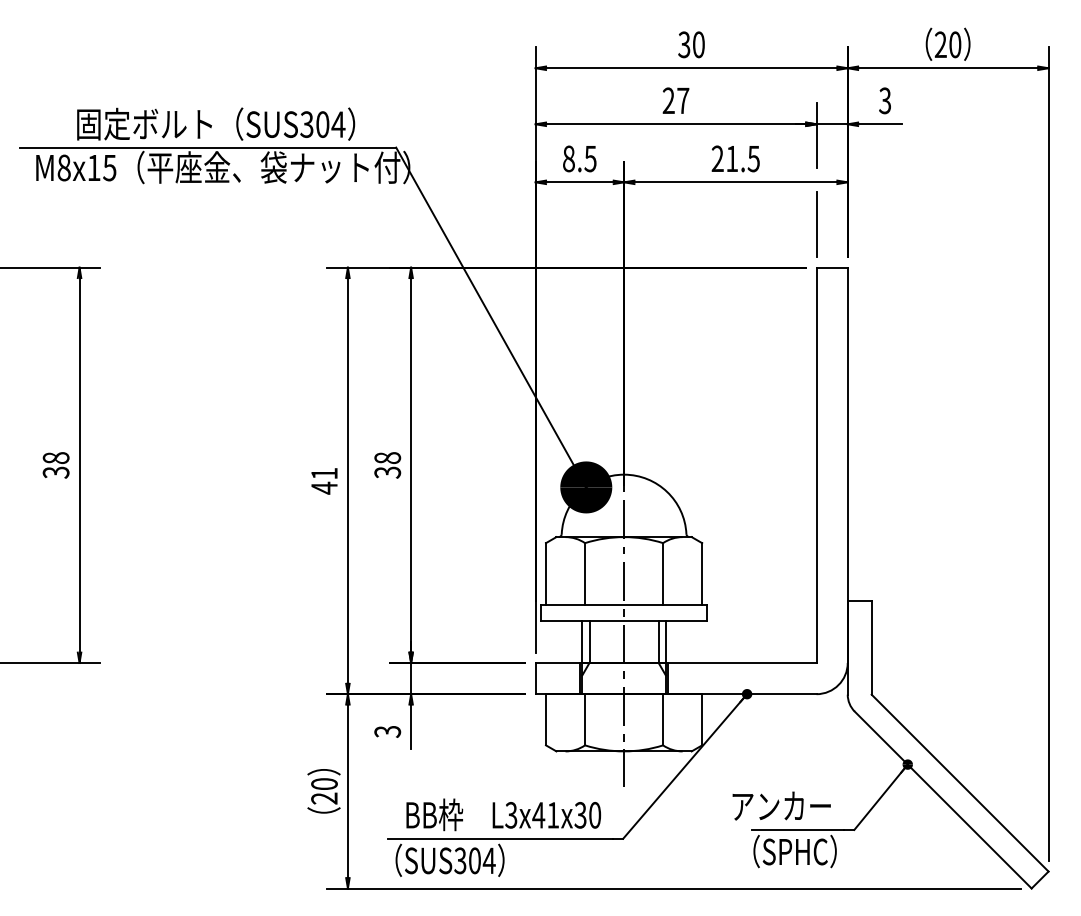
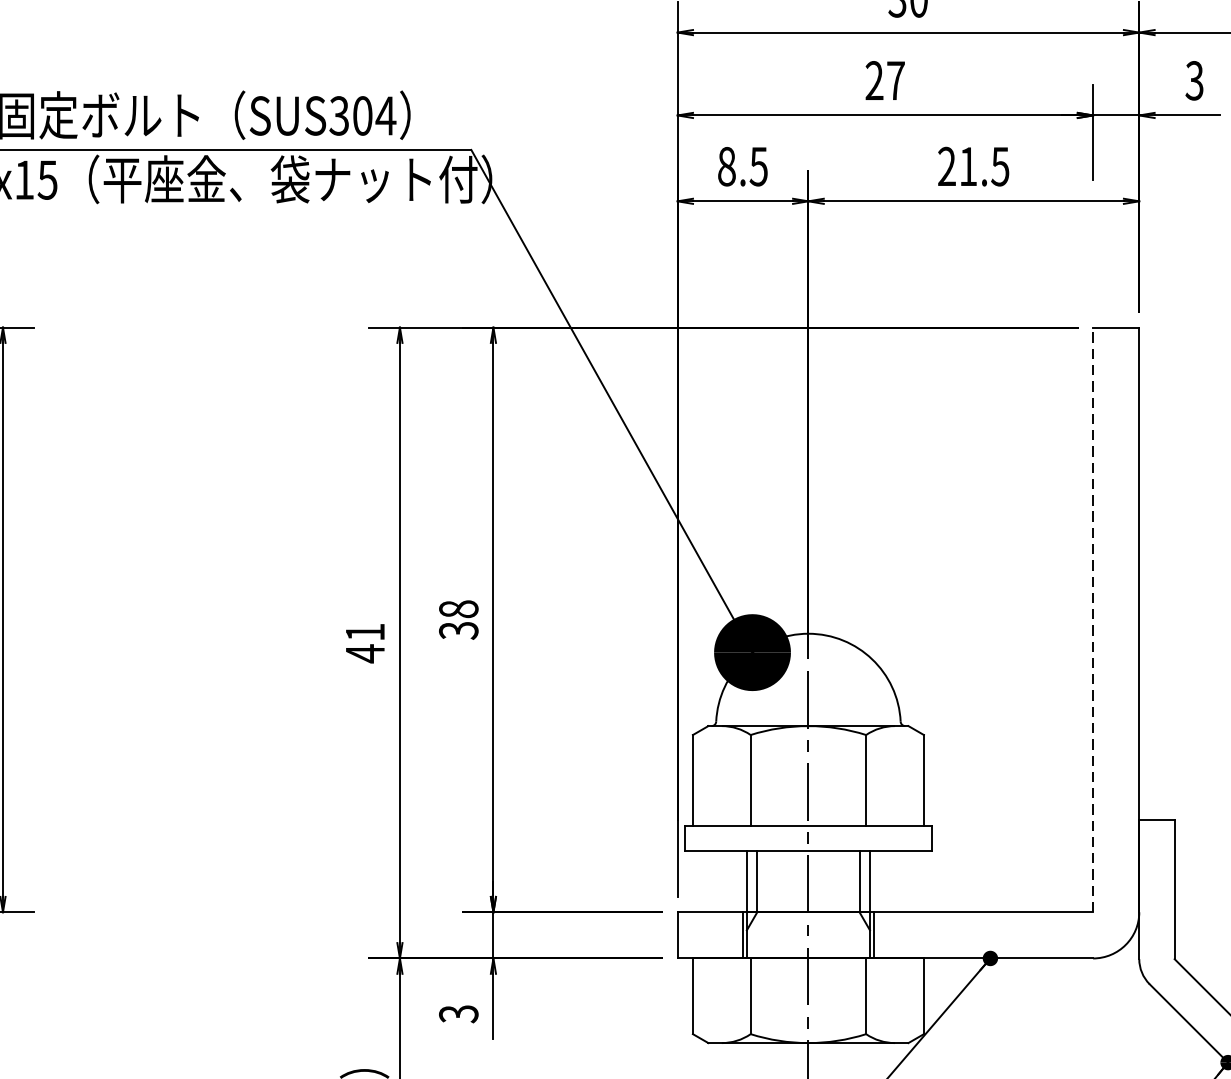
line: (816, 224) -> (1093, 263), removed
line: (816, 465) -> (1093, 620), solid -> dashed

